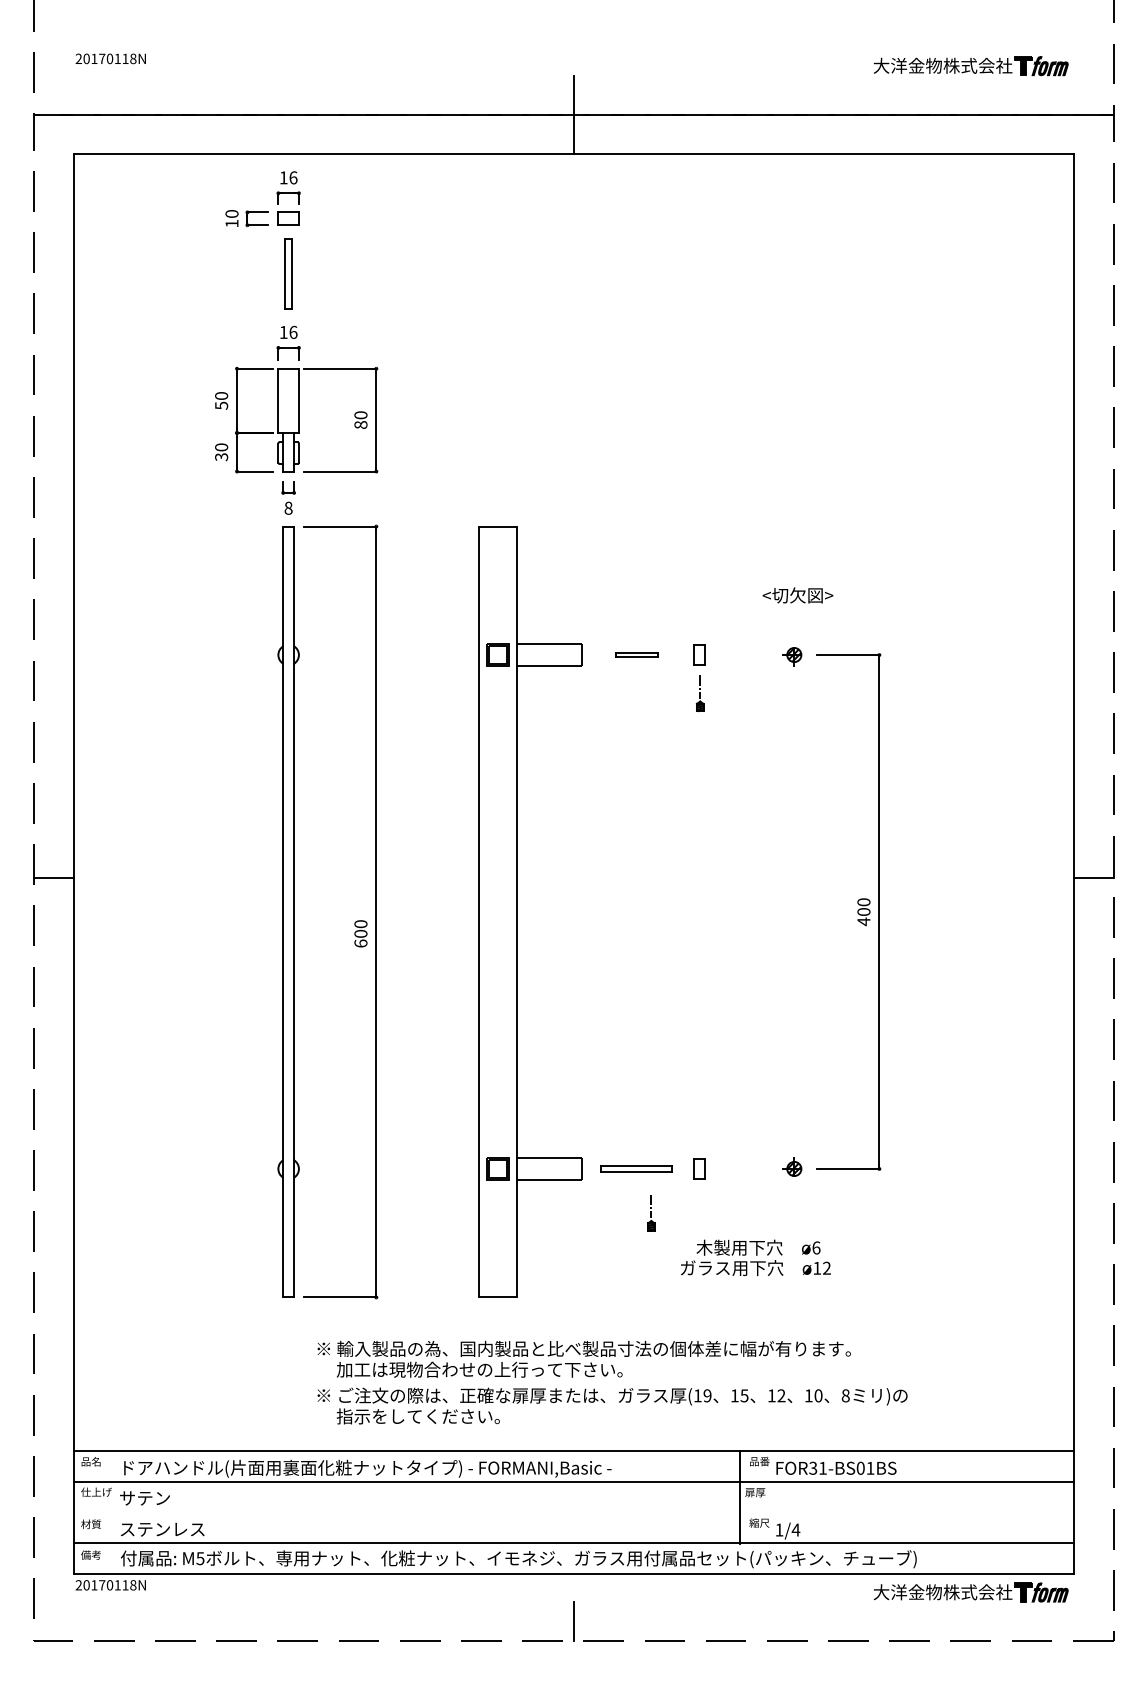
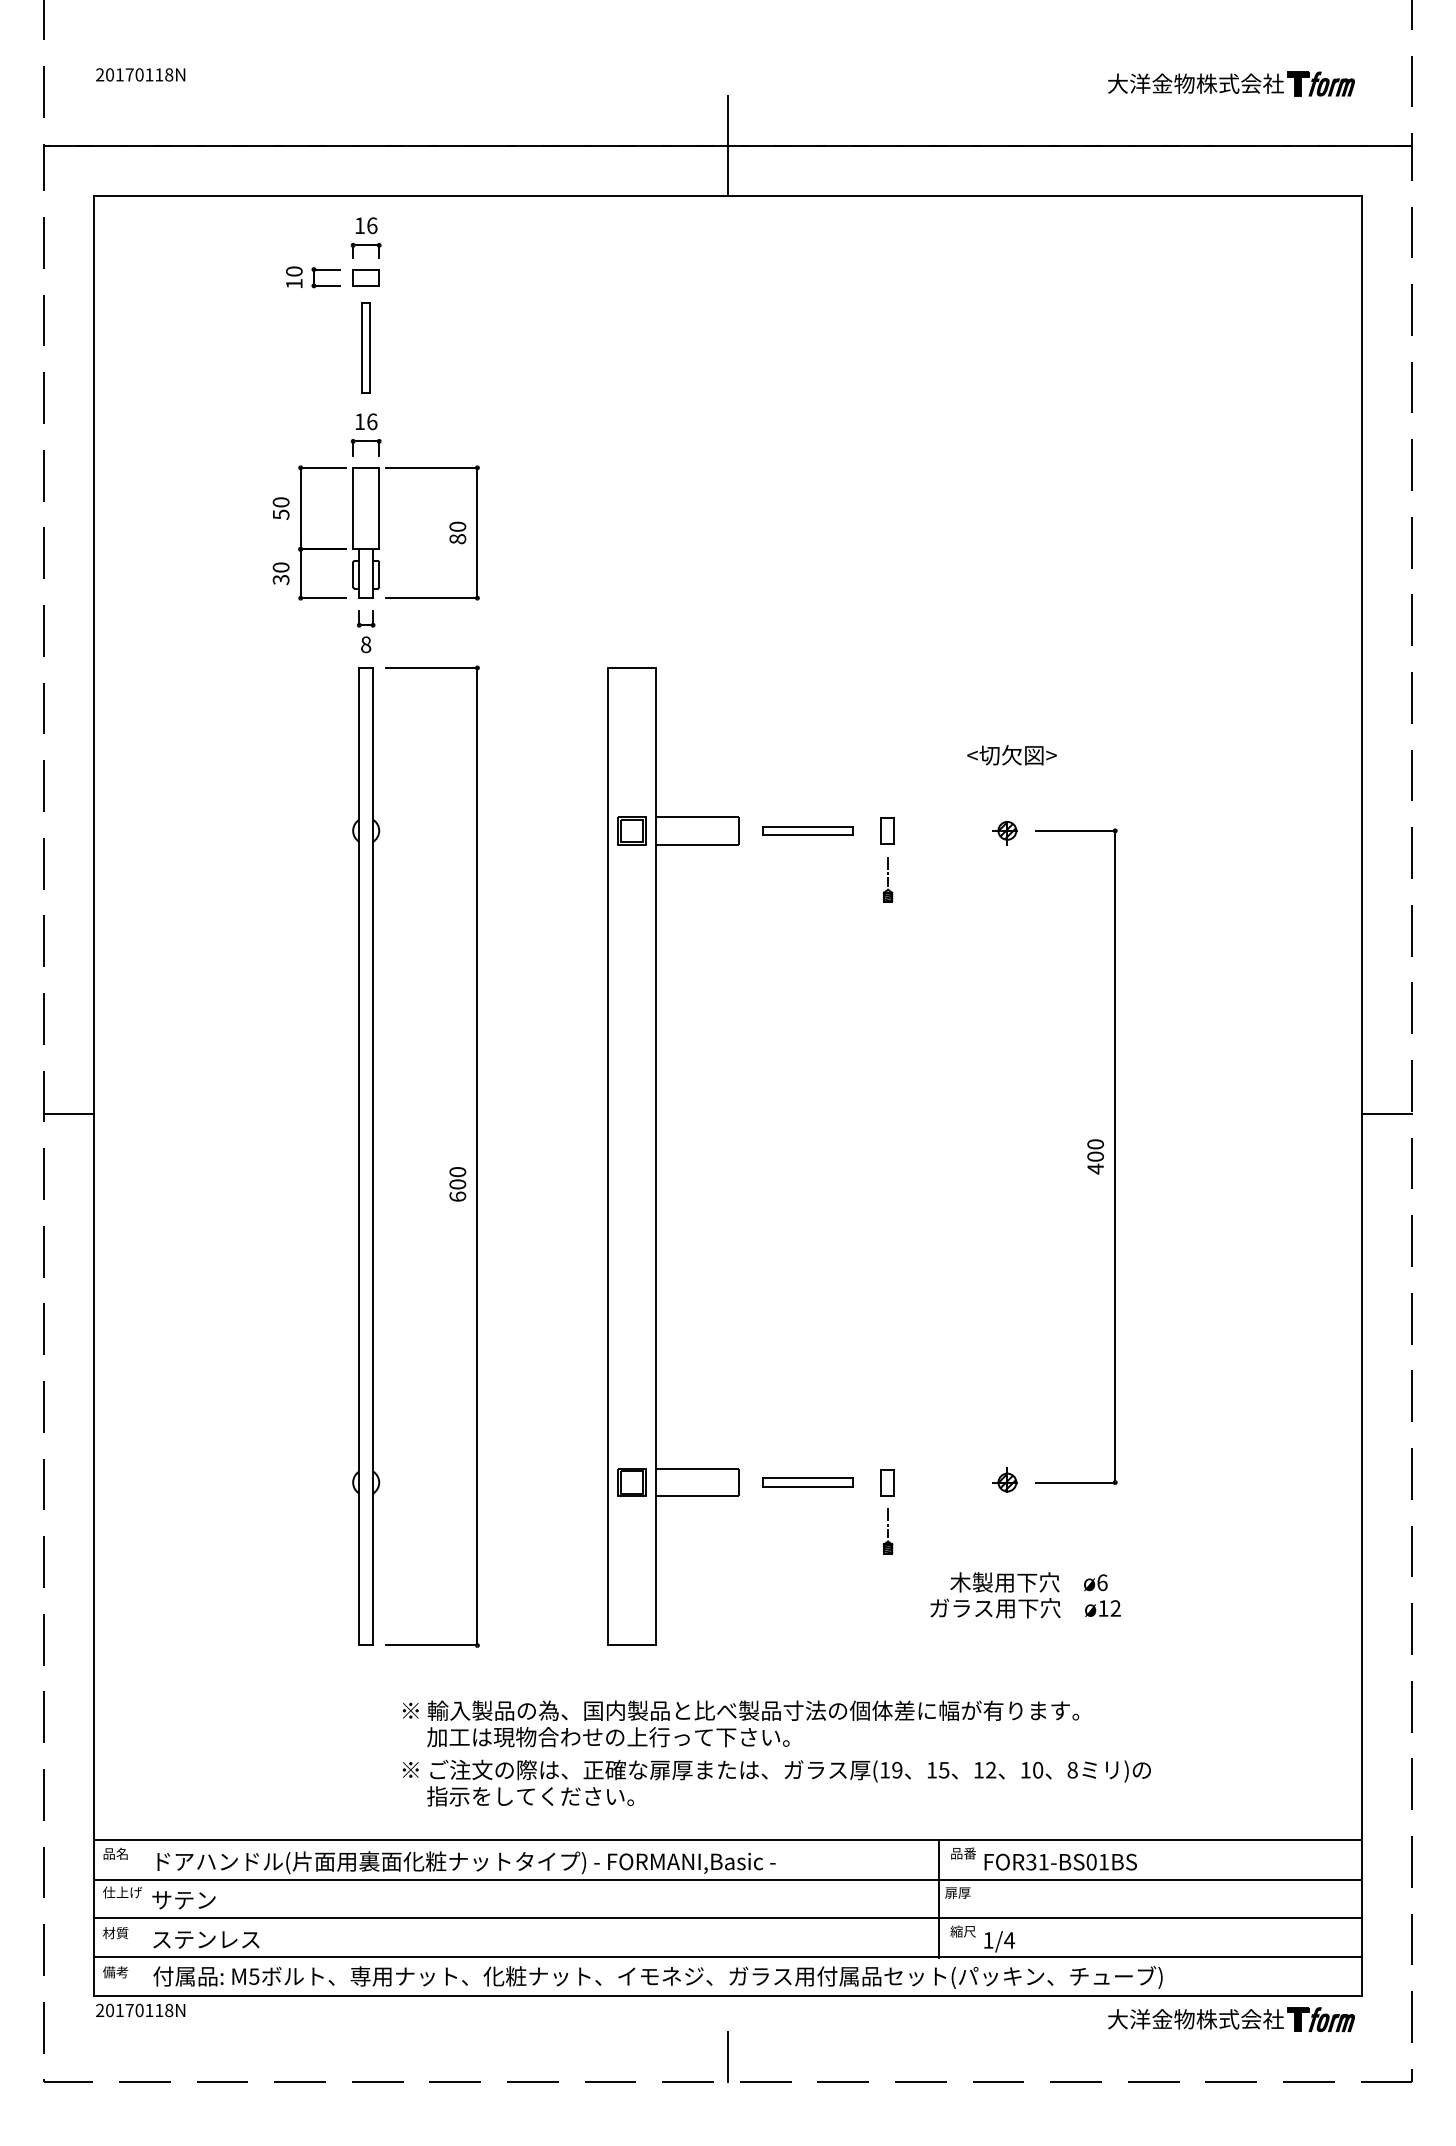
part: (636, 654) -> (807, 830), size x1.67
part: (650, 1213) -> (887, 1531), moved
text: (755, 1258) -> (1025, 1595), moved
line: (573, 1512) -> (727, 1918), added

